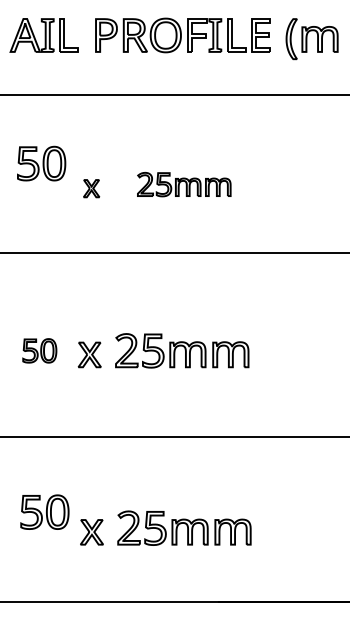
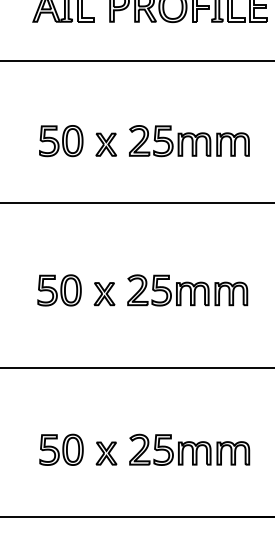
part: (41, 163) -> (61, 140), moved
part: (184, 184) -> (189, 140), size x1.43
part: (91, 188) -> (106, 144), size x1.43
part: (39, 350) -> (59, 290), size x1.43
part: (44, 511) -> (61, 449), moved

